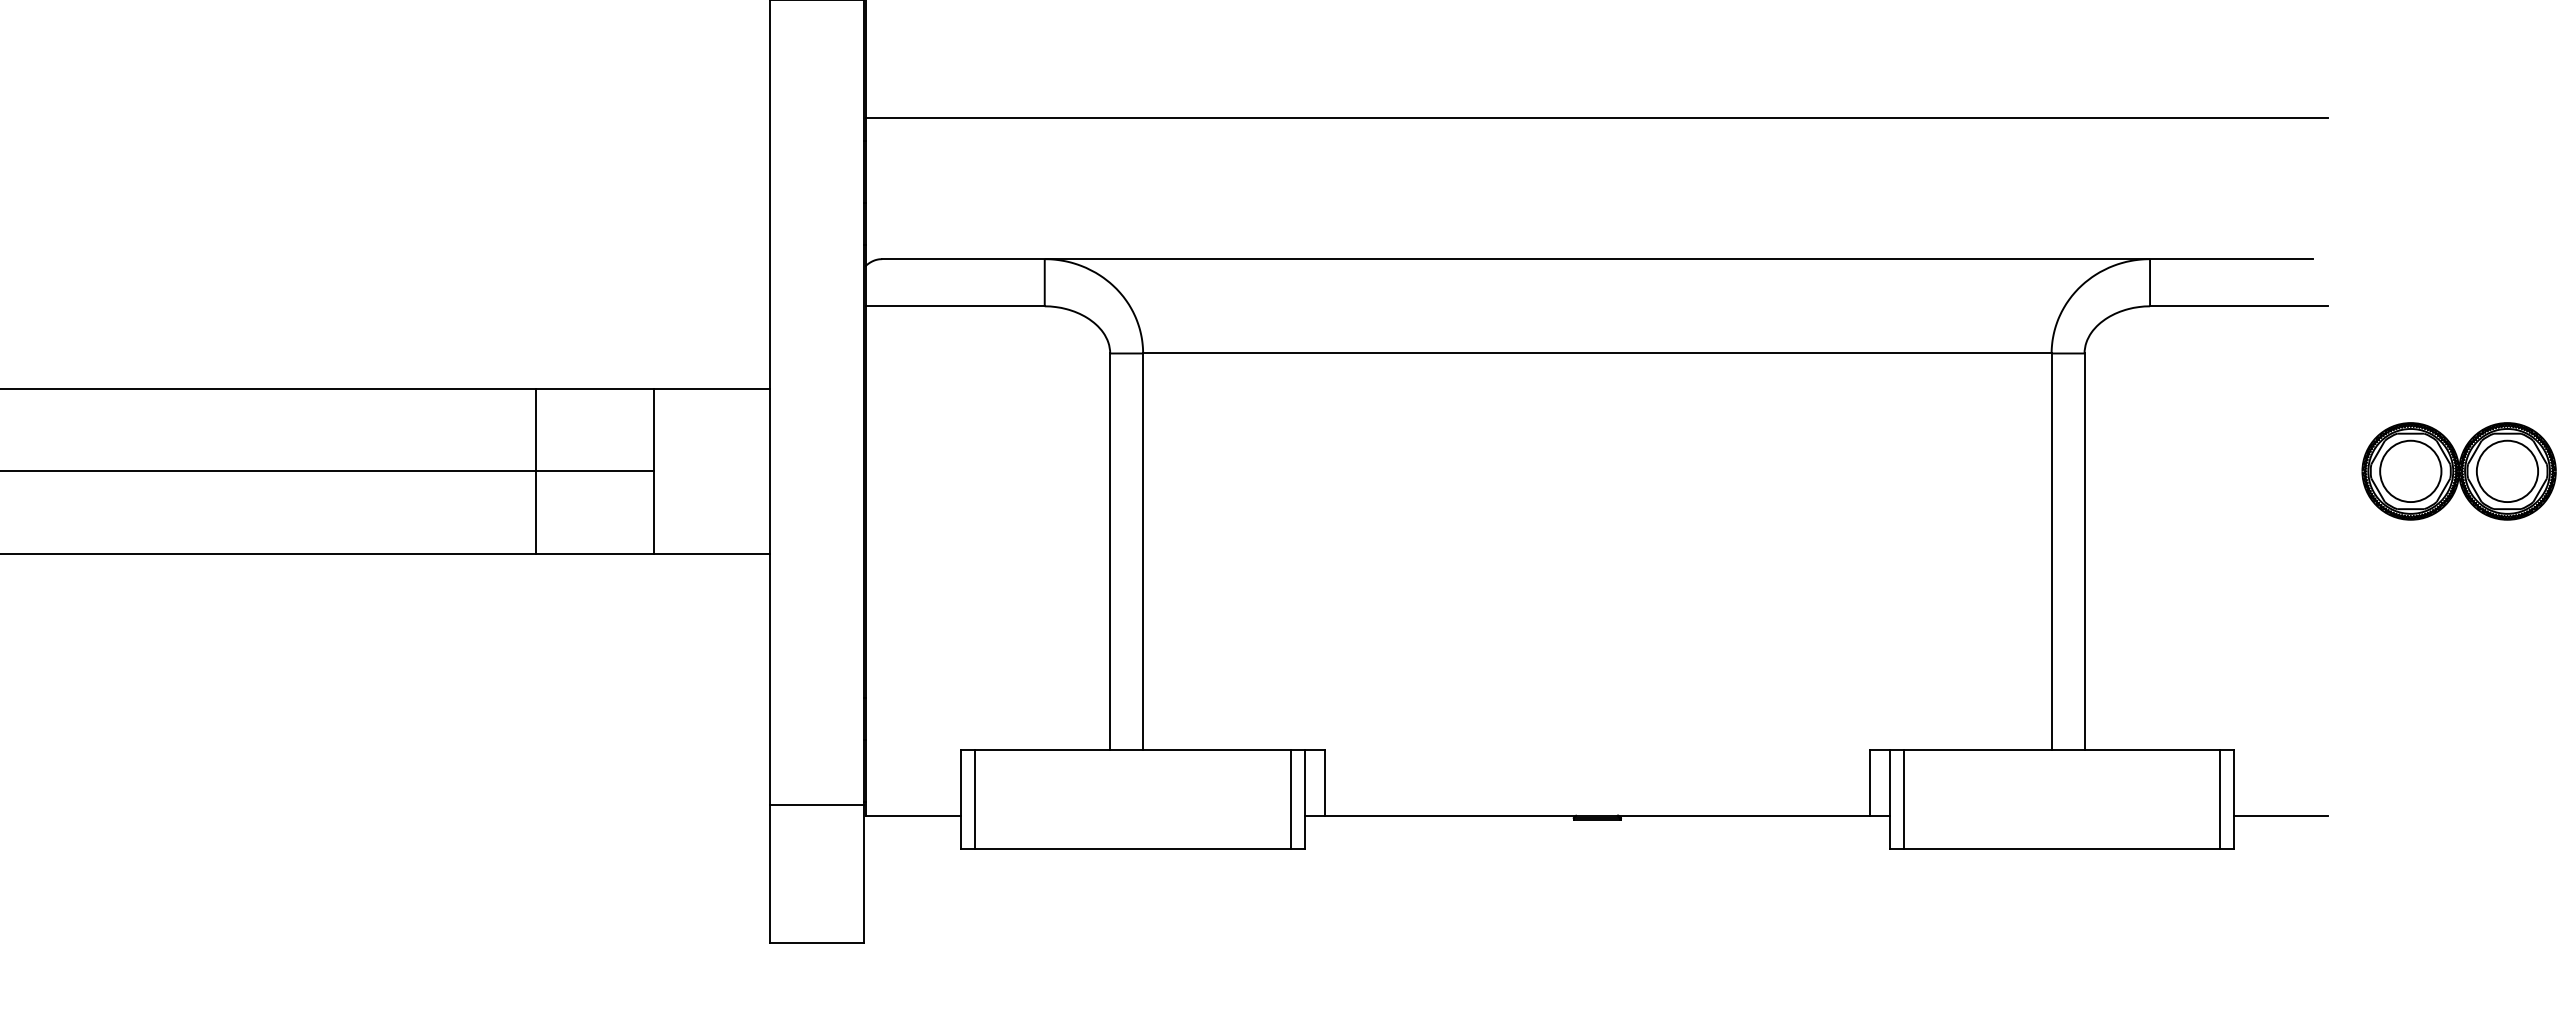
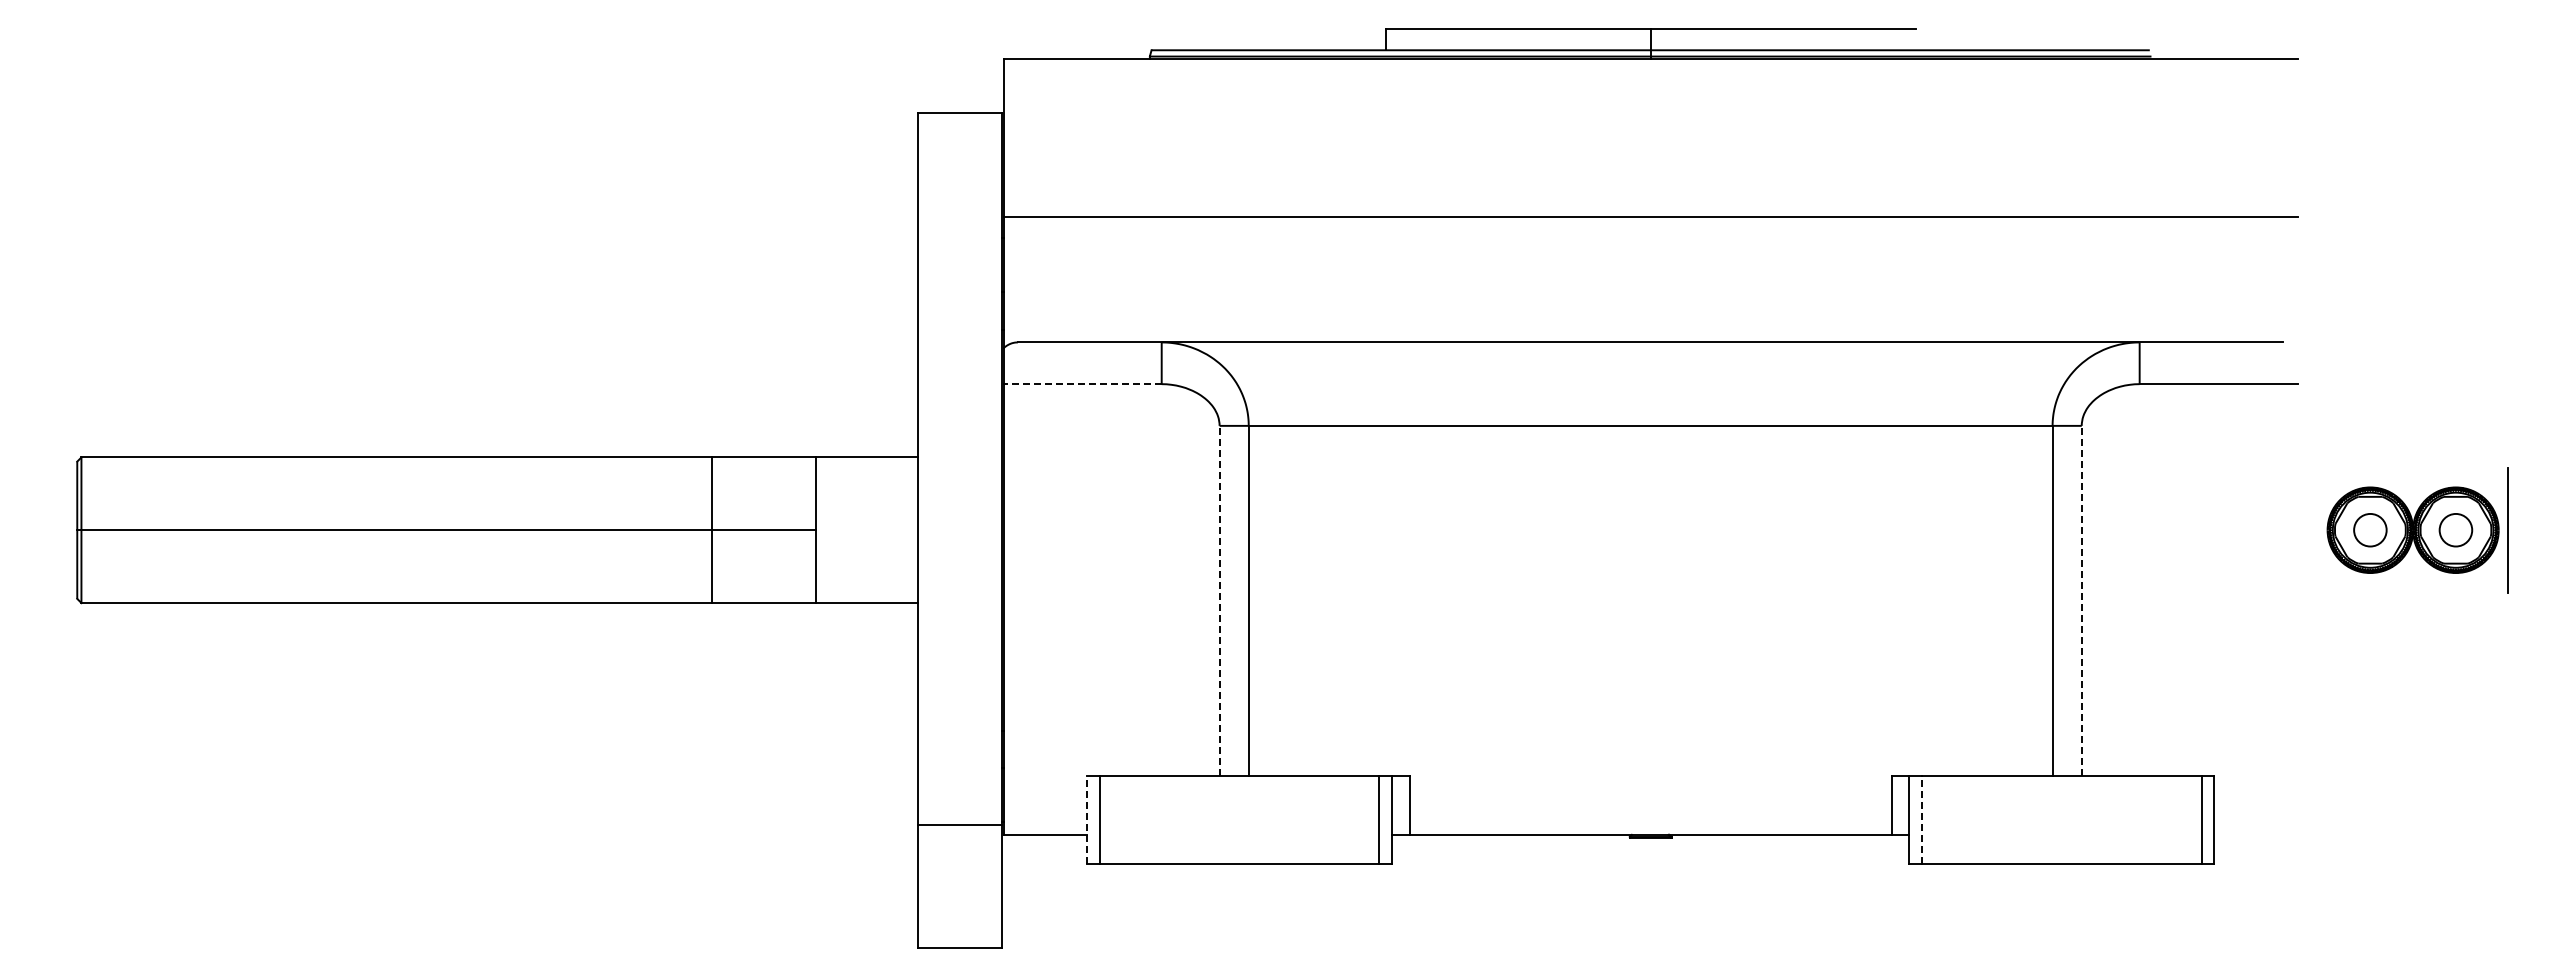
line: (955, 306) -> (1082, 384), solid -> dashed
circle: (2410, 471) -> (2370, 530), size x0.6
circle: (2506, 471) -> (2455, 530), size x0.6
line: (1110, 550) -> (1219, 600), solid -> dashed
line: (2084, 550) -> (2081, 600), solid -> dashed
line: (960, 799) -> (1087, 820), solid -> dashed
line: (1903, 799) -> (1921, 820), solid -> dashed
line: (2280, 815) -> (2255, 834), removed

